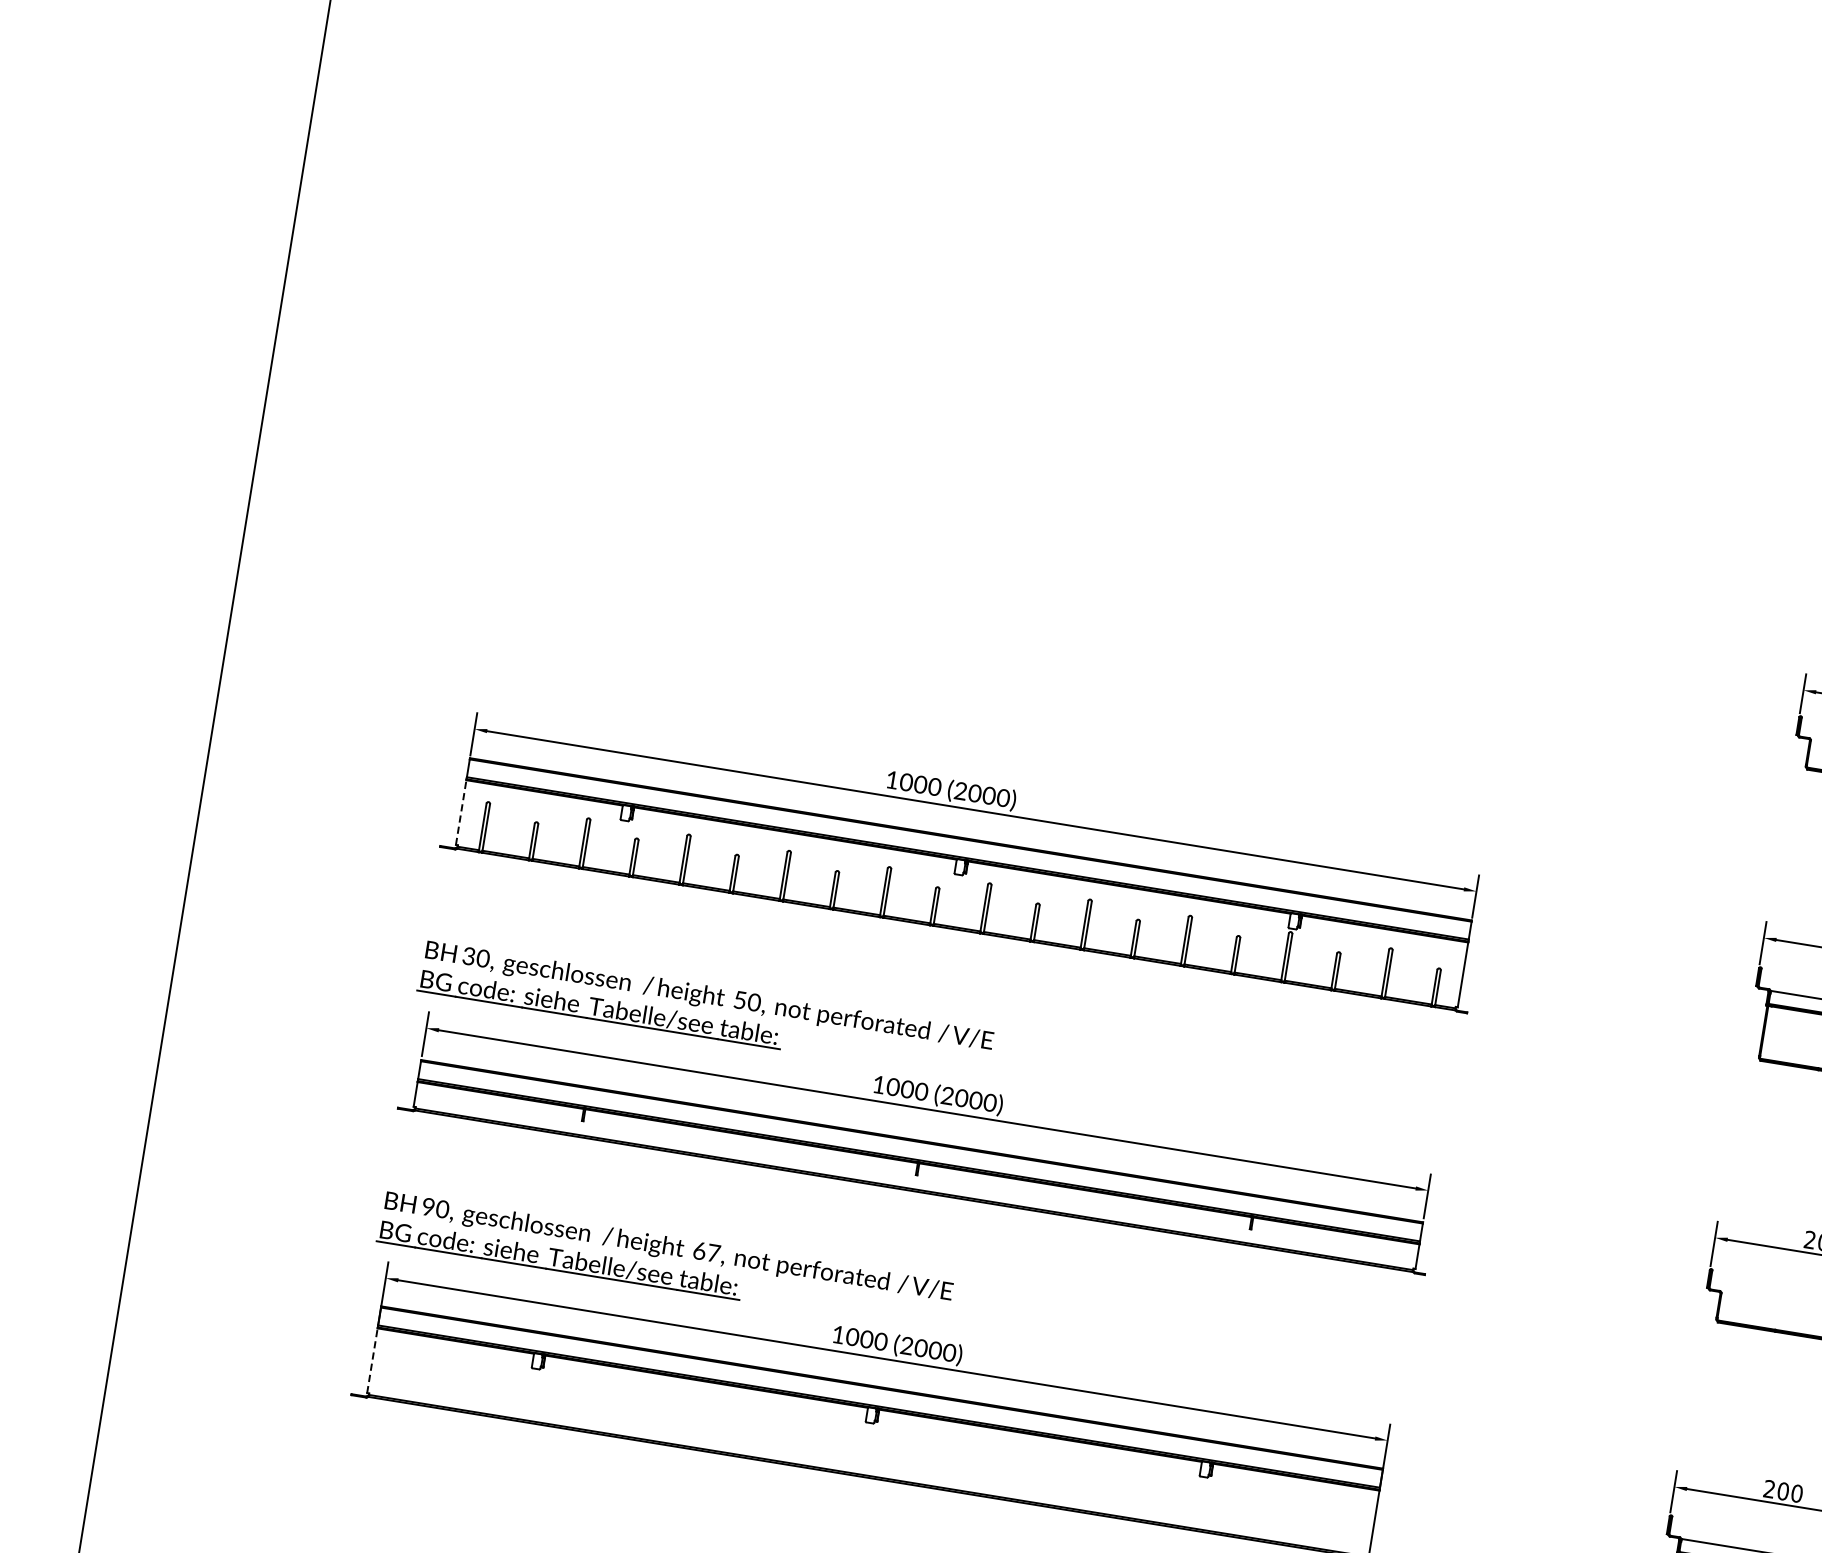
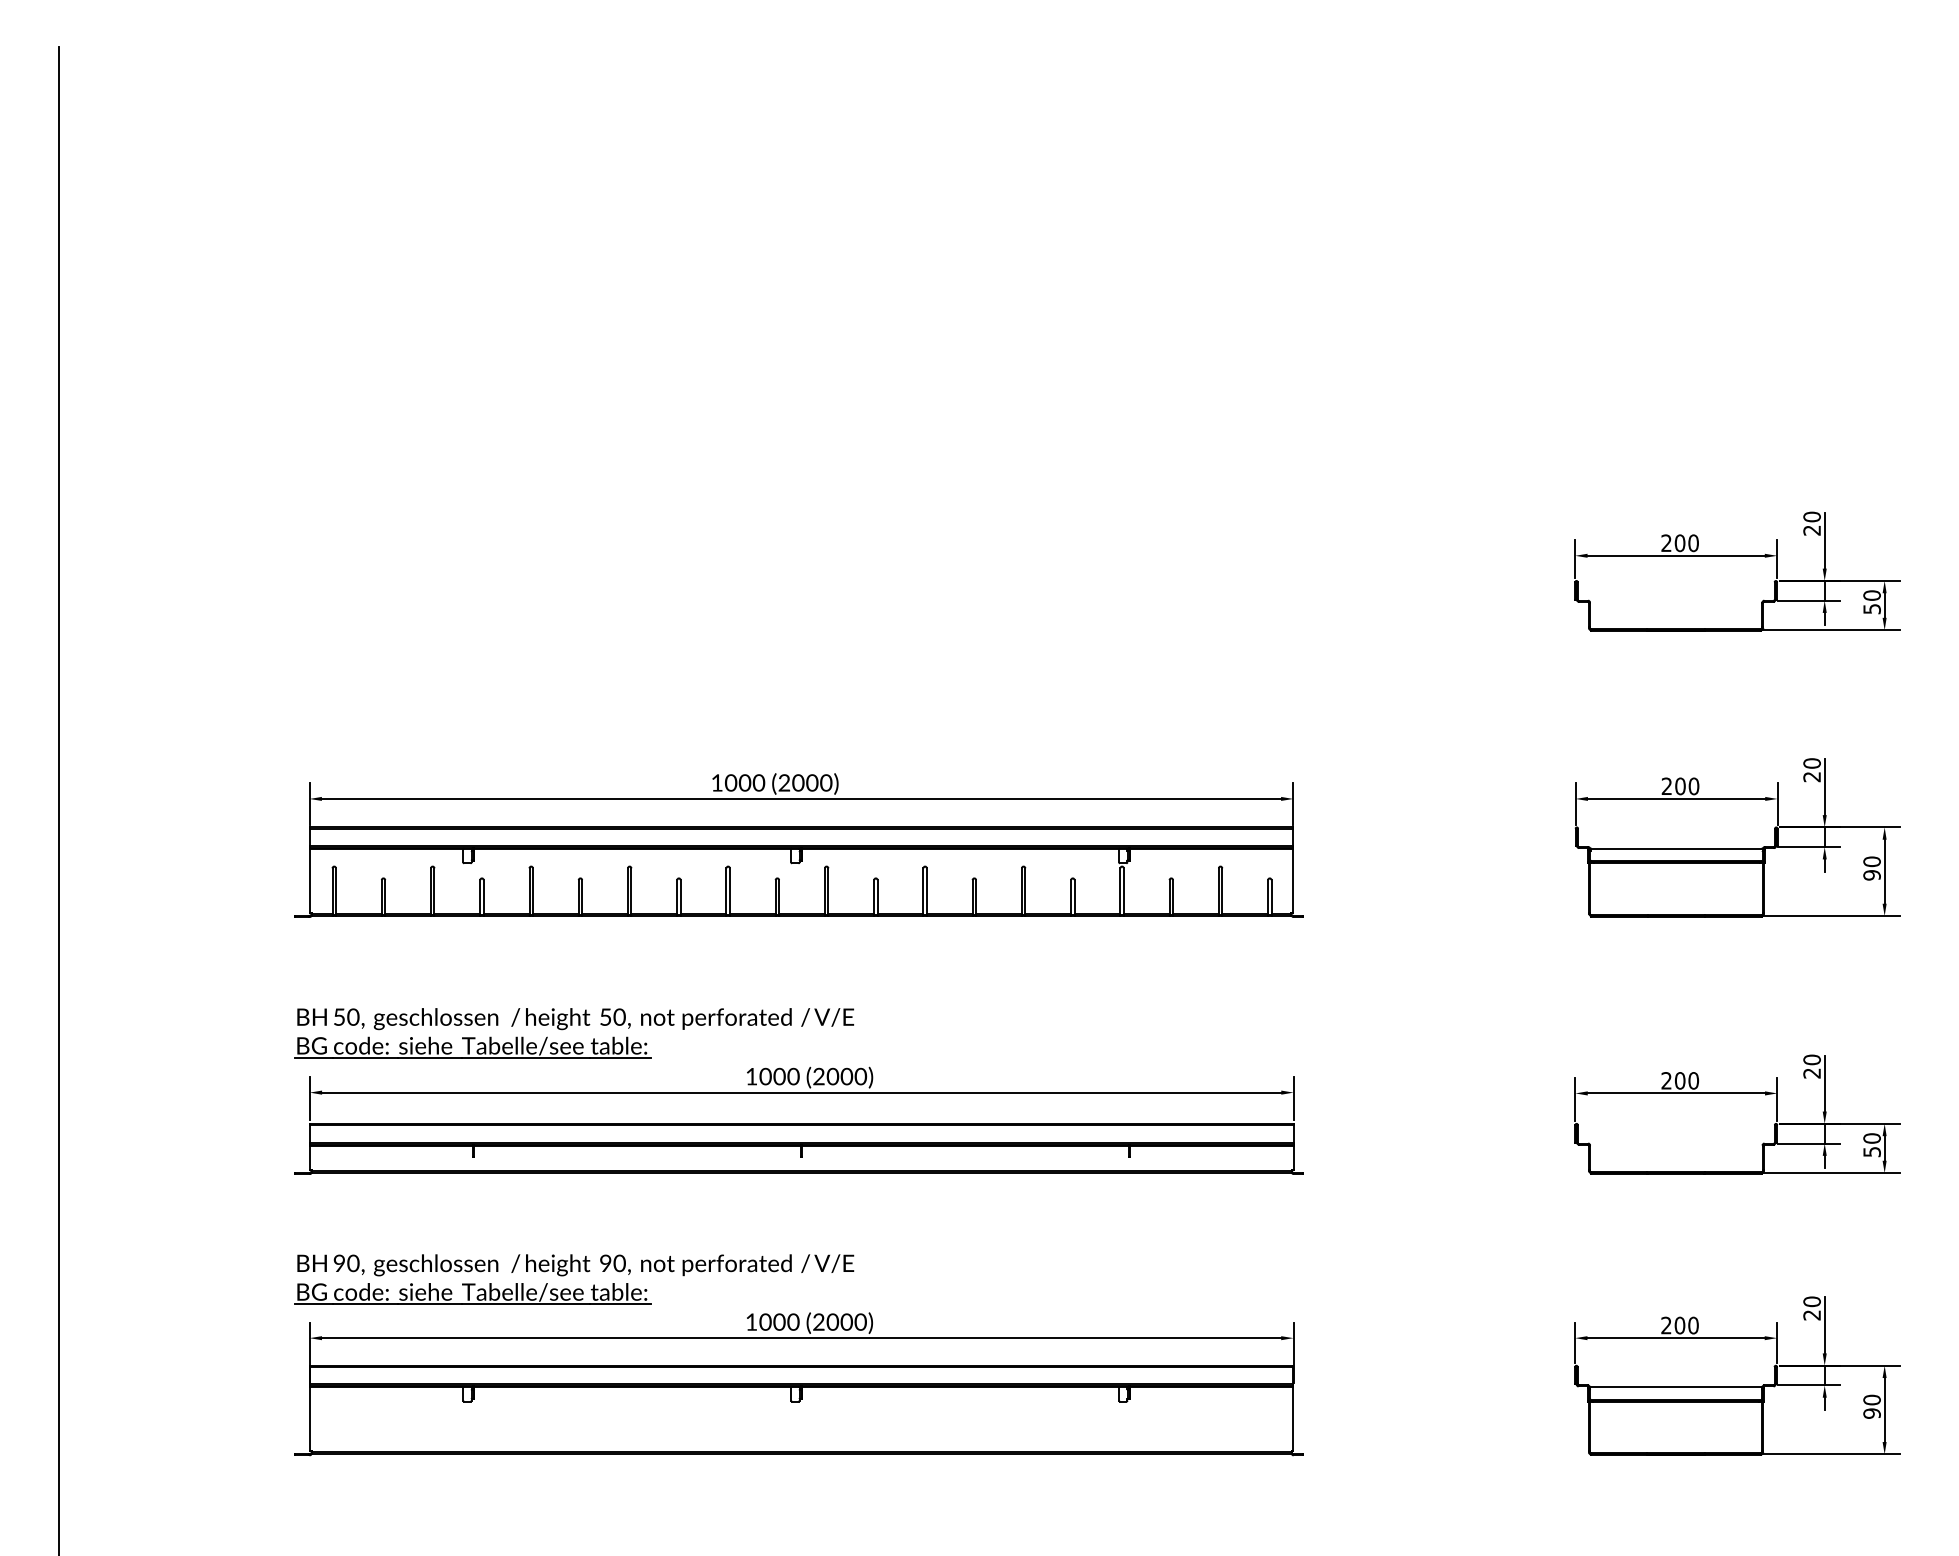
line: (461, 812) -> (309, 880), dashed -> solid
text: (468, 955) -> (338, 1016), 30, -> 50,
text: (706, 1252) -> (612, 1263), 67, -> 90,
line: (372, 1361) -> (309, 1419), dashed -> solid

